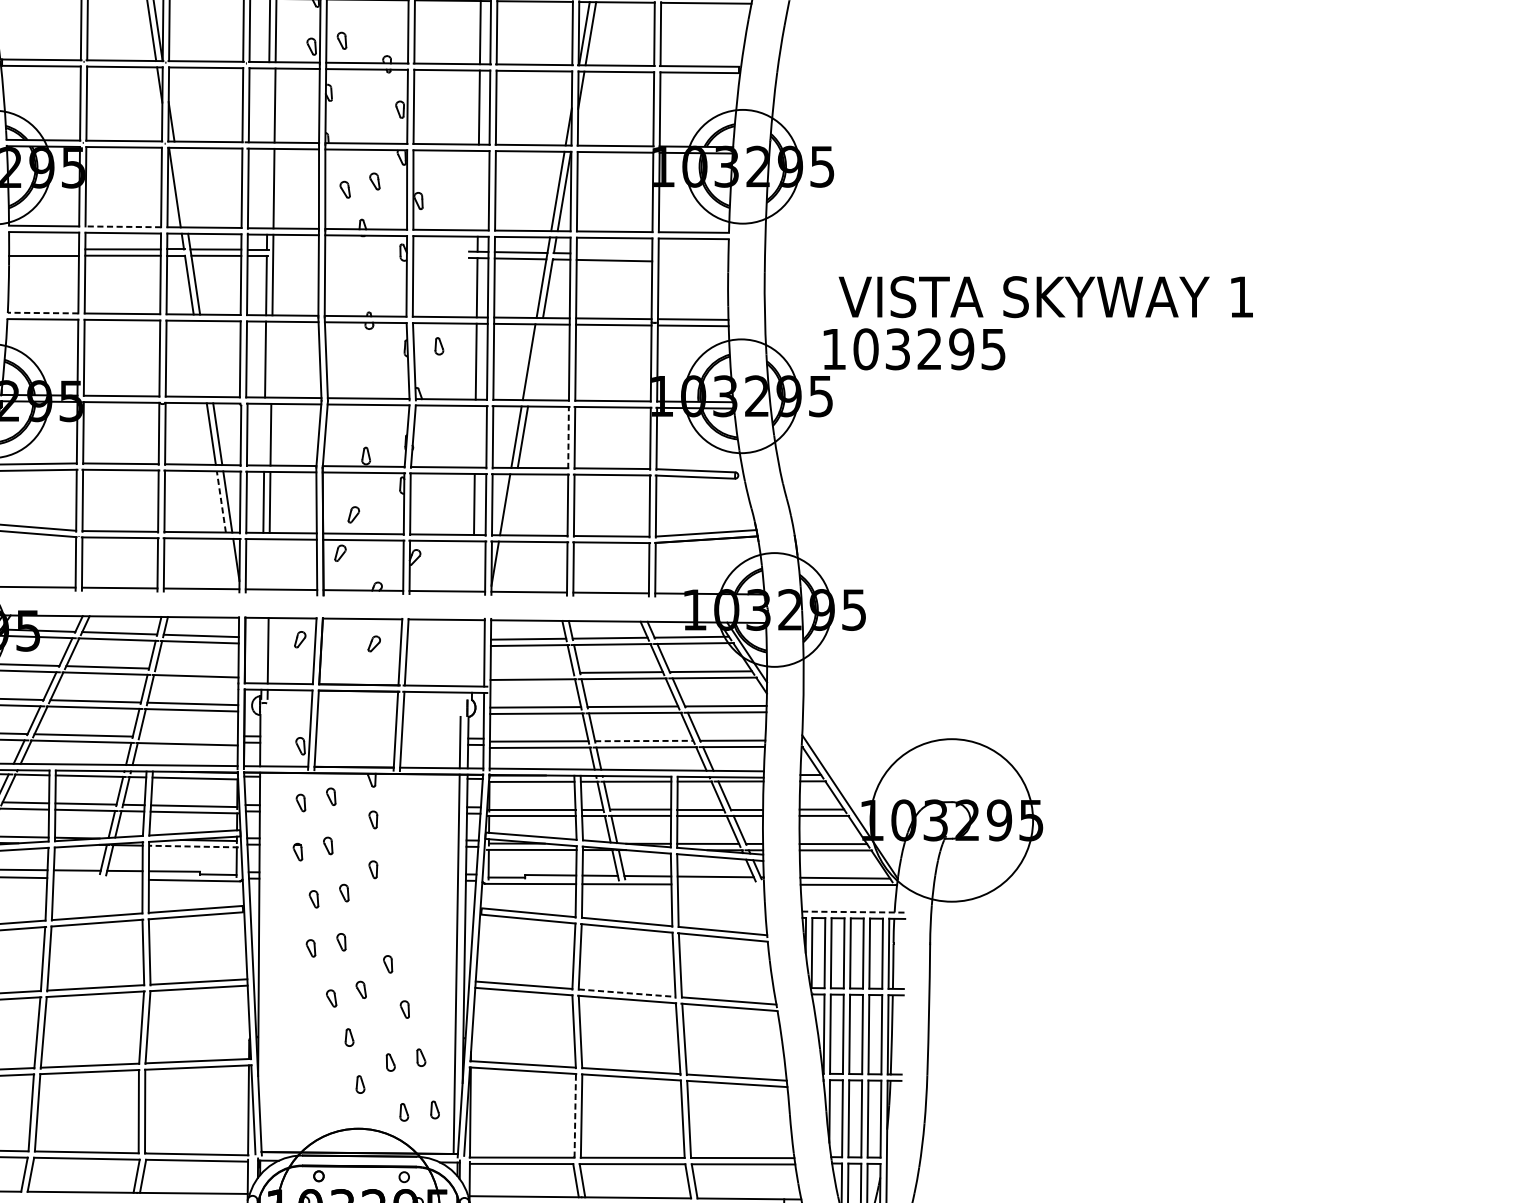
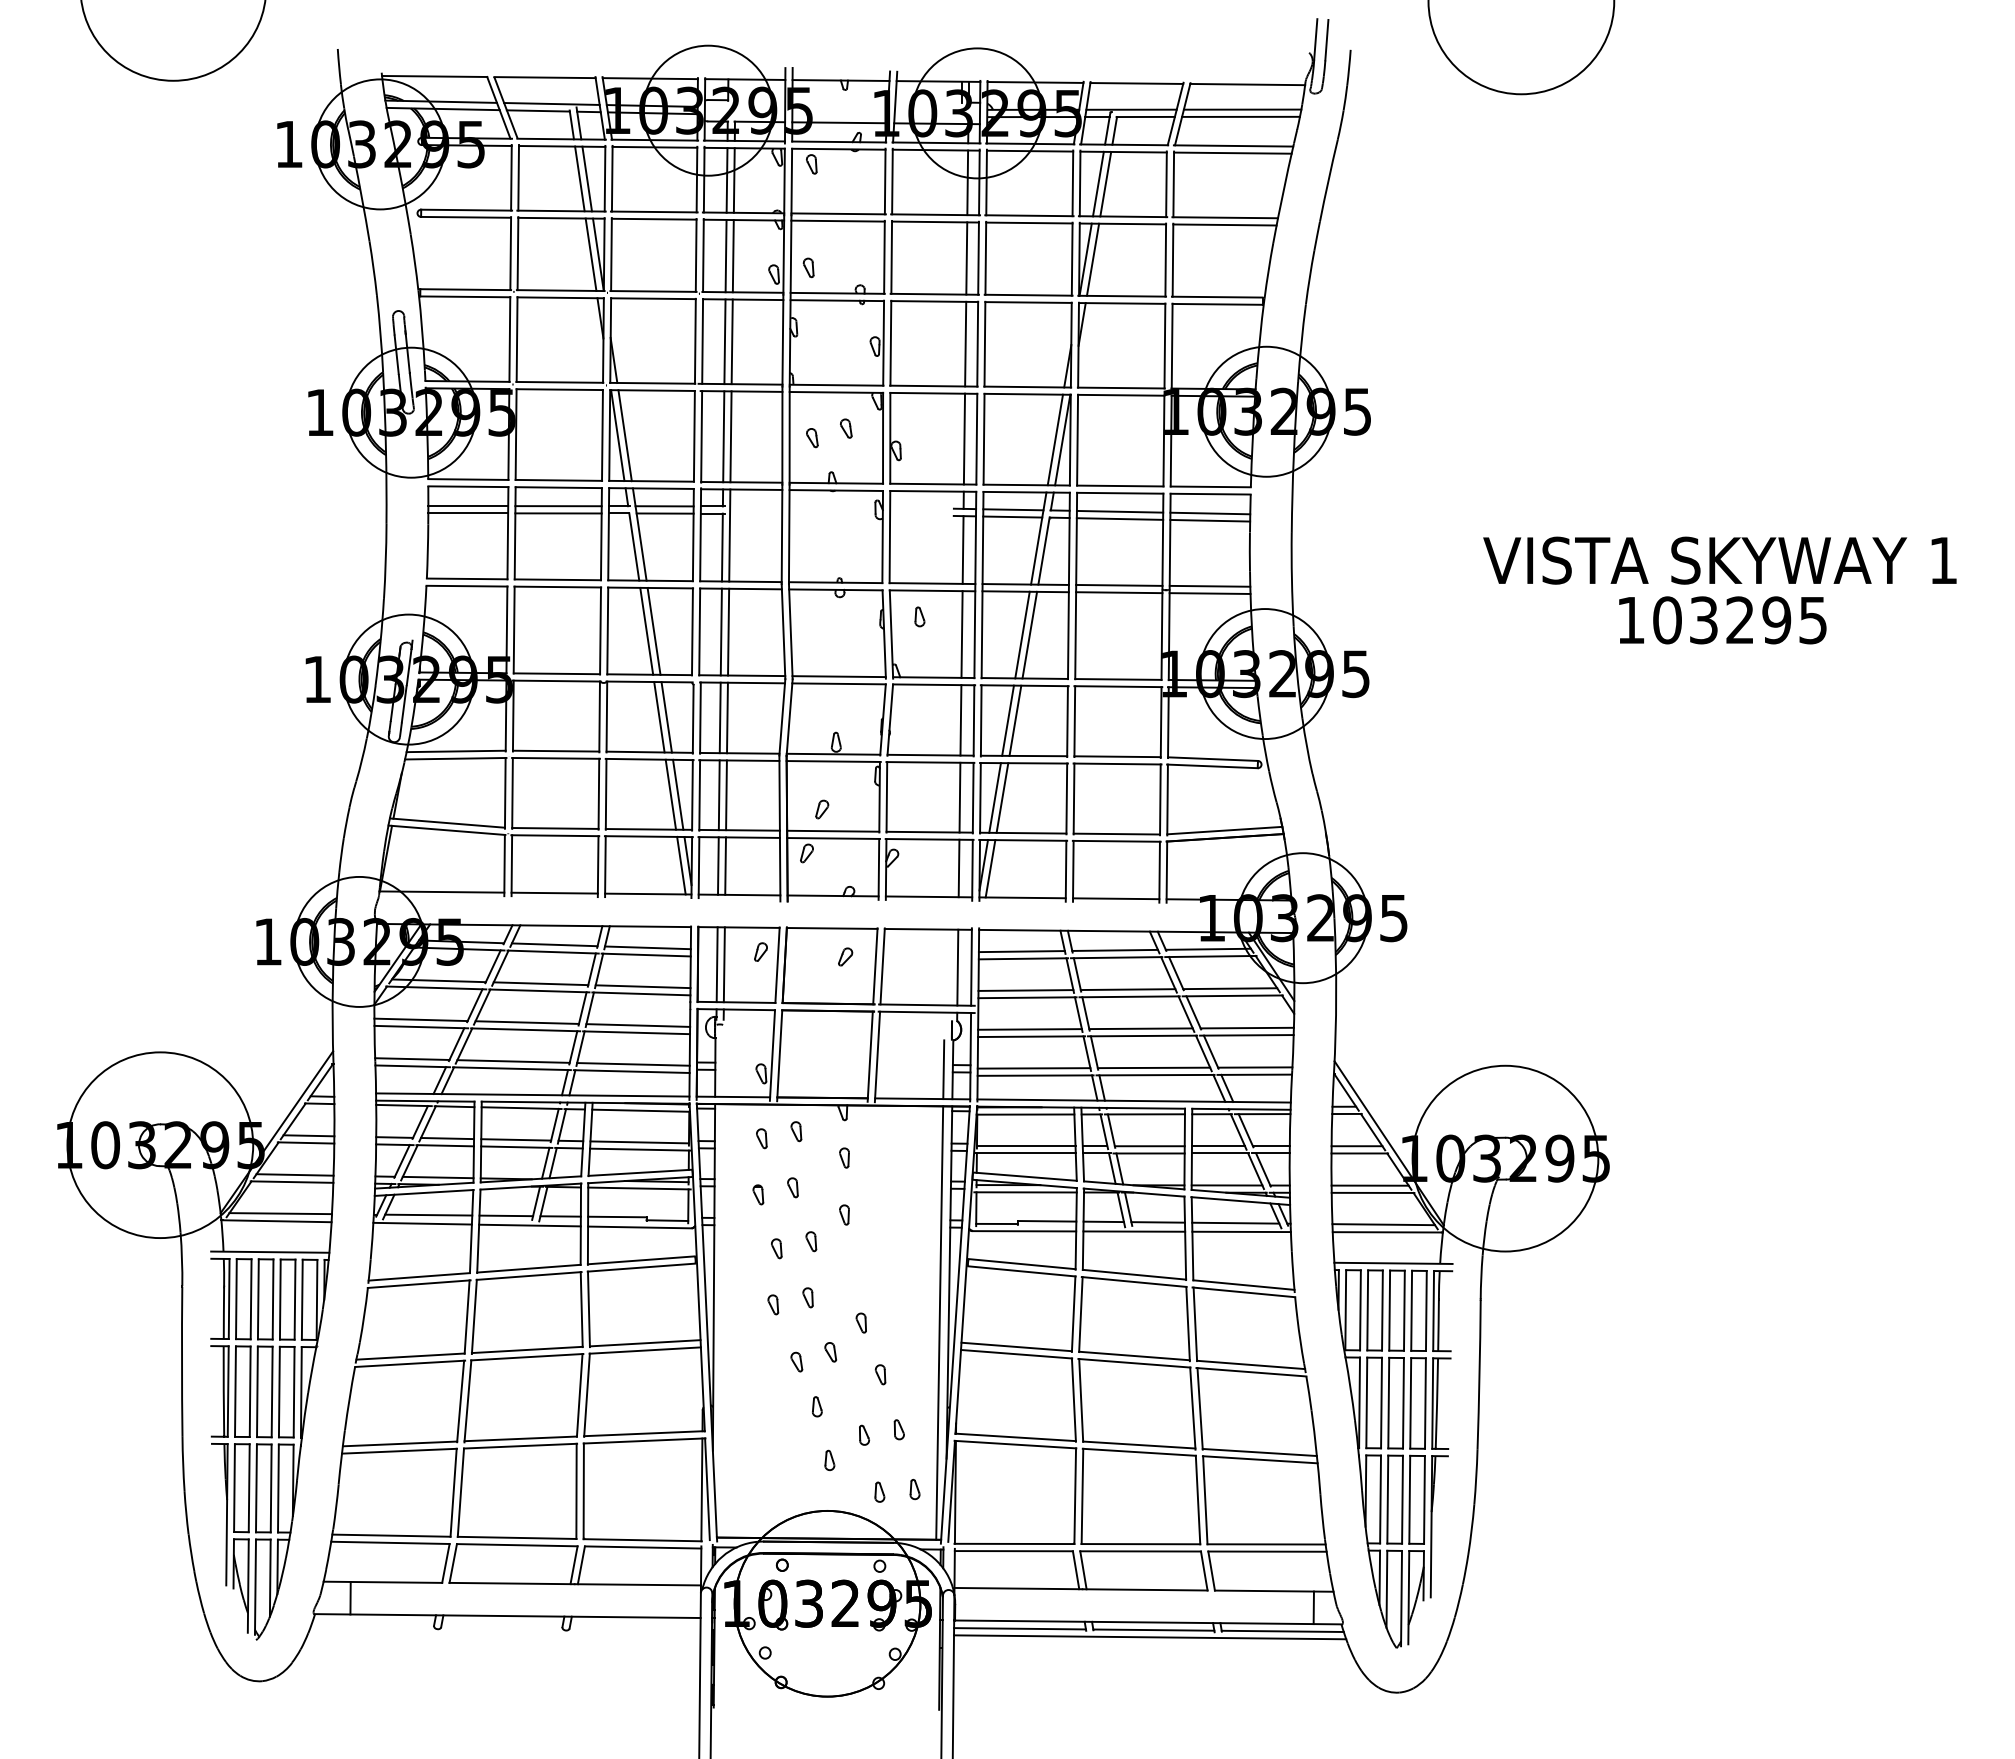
line: (268, 105) -> (724, 341), added
line: (180, 187) -> (624, 435), added
line: (267, 188) -> (723, 436), added
line: (478, 190) -> (964, 438), added
line: (123, 226) -> (558, 480), dashed -> solid
line: (44, 249) -> (468, 506), added
line: (614, 254) -> (1119, 511), added
line: (693, 255) -> (1210, 513), added
line: (693, 261) -> (1210, 520), added
text: (1045, 296) -> (1719, 560), moved
line: (42, 312) -> (466, 578), dashed -> solid
text: (914, 349) -> (1722, 620), moved
line: (200, 358) -> (646, 630), added
line: (206, 358) -> (653, 630), added
line: (271, 359) -> (728, 631), added
line: (535, 361) -> (1029, 634), added
line: (263, 434) -> (719, 717), added
line: (474, 436) -> (960, 720), added
line: (568, 437) -> (1067, 721), dashed -> solid
line: (221, 501) -> (670, 794), dashed -> solid
line: (511, 504) -> (1002, 797), added
line: (230, 563) -> (681, 865), added
line: (263, 563) -> (718, 865), added
line: (269, 563) -> (725, 865), added
line: (473, 566) -> (958, 868), added
line: (501, 566) -> (990, 868), added
line: (261, 650) -> (716, 964), added
line: (472, 653) -> (957, 967), added
line: (196, 669) -> (642, 986), added
line: (531, 673) -> (1025, 990), added
line: (188, 738) -> (633, 1064), added
line: (644, 740) -> (1154, 1067), dashed -> solid
line: (193, 846) -> (638, 1188), dashed -> solid
line: (97, 878) -> (529, 1225), added
line: (720, 884) -> (1241, 1231), added
line: (853, 912) -> (1393, 1263), dashed -> solid
line: (627, 993) -> (1134, 1356), dashed -> solid
line: (575, 1116) -> (1075, 1496), dashed -> solid

